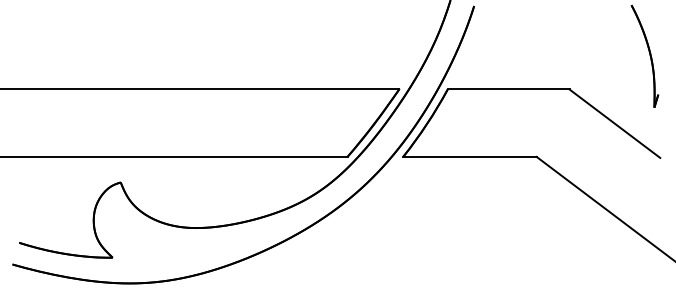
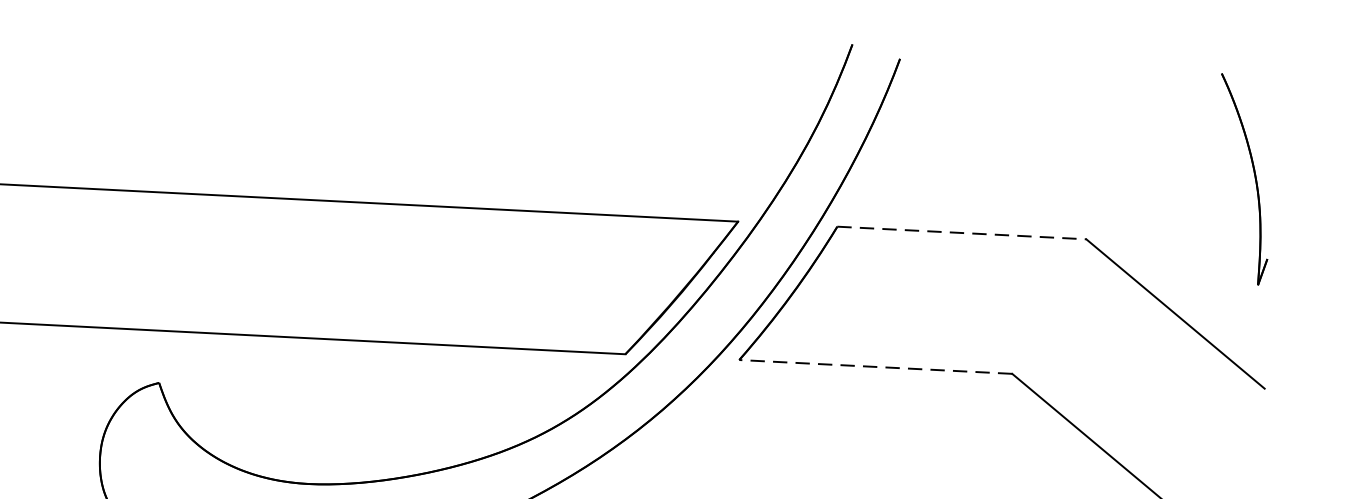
line: (508, 89) -> (961, 233), solid -> dashed
line: (469, 156) -> (874, 365), solid -> dashed

